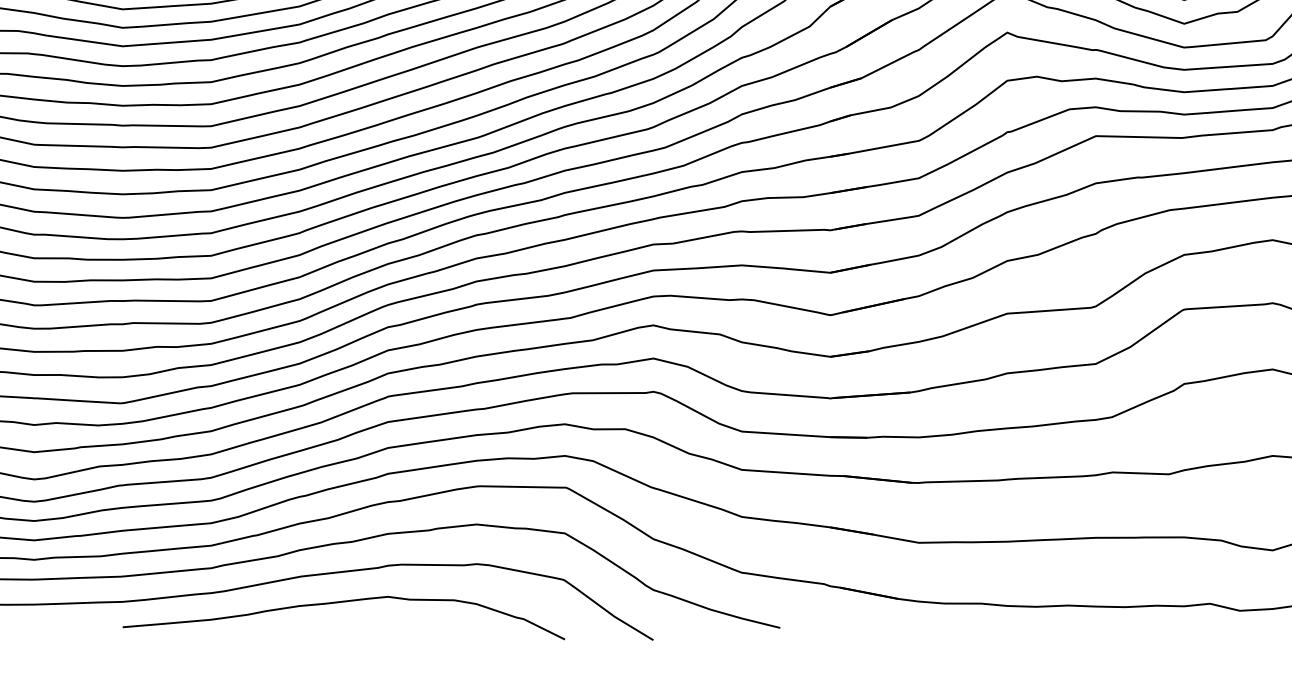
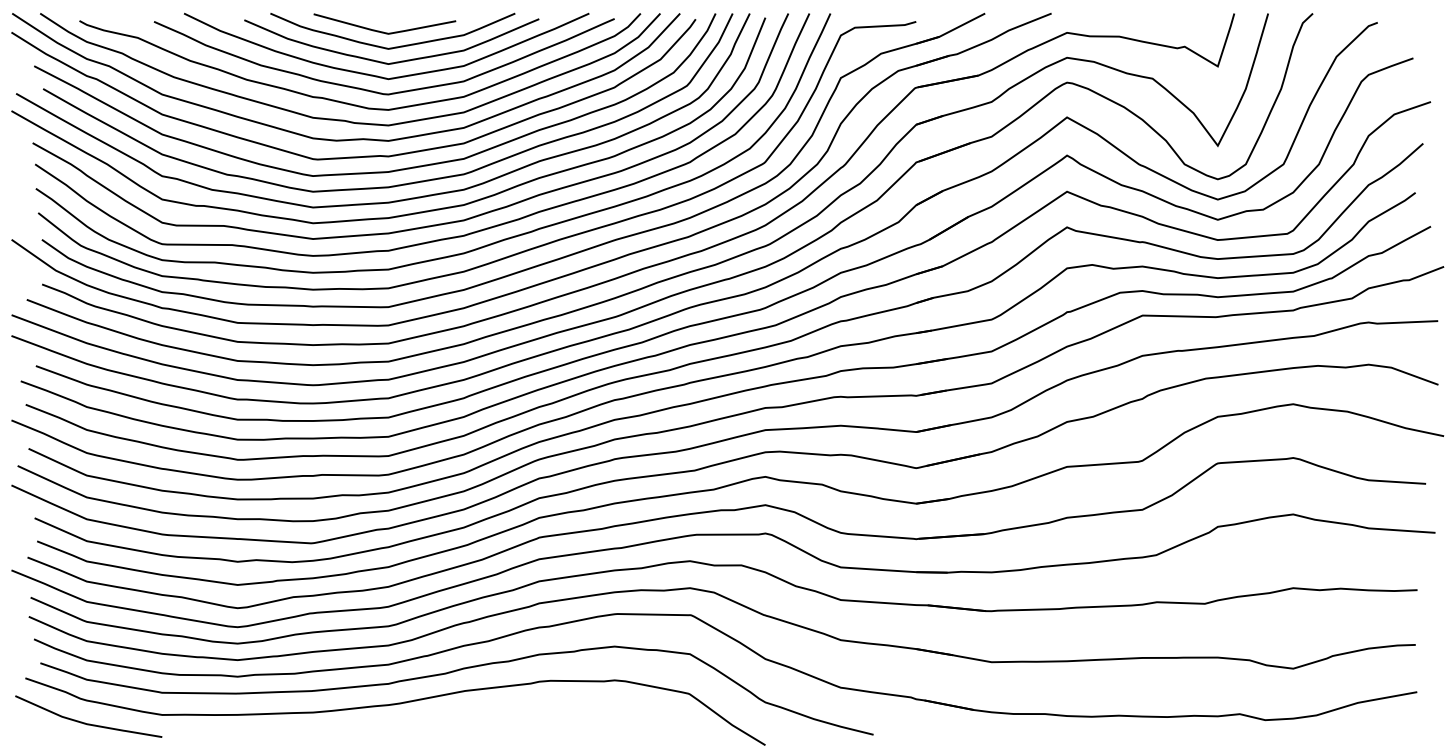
curve: (343, 602) -> (501, 713), removed

